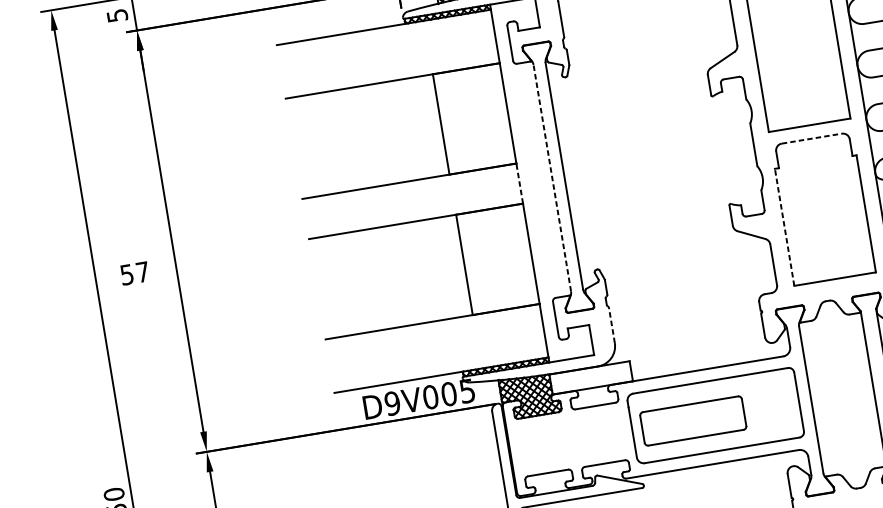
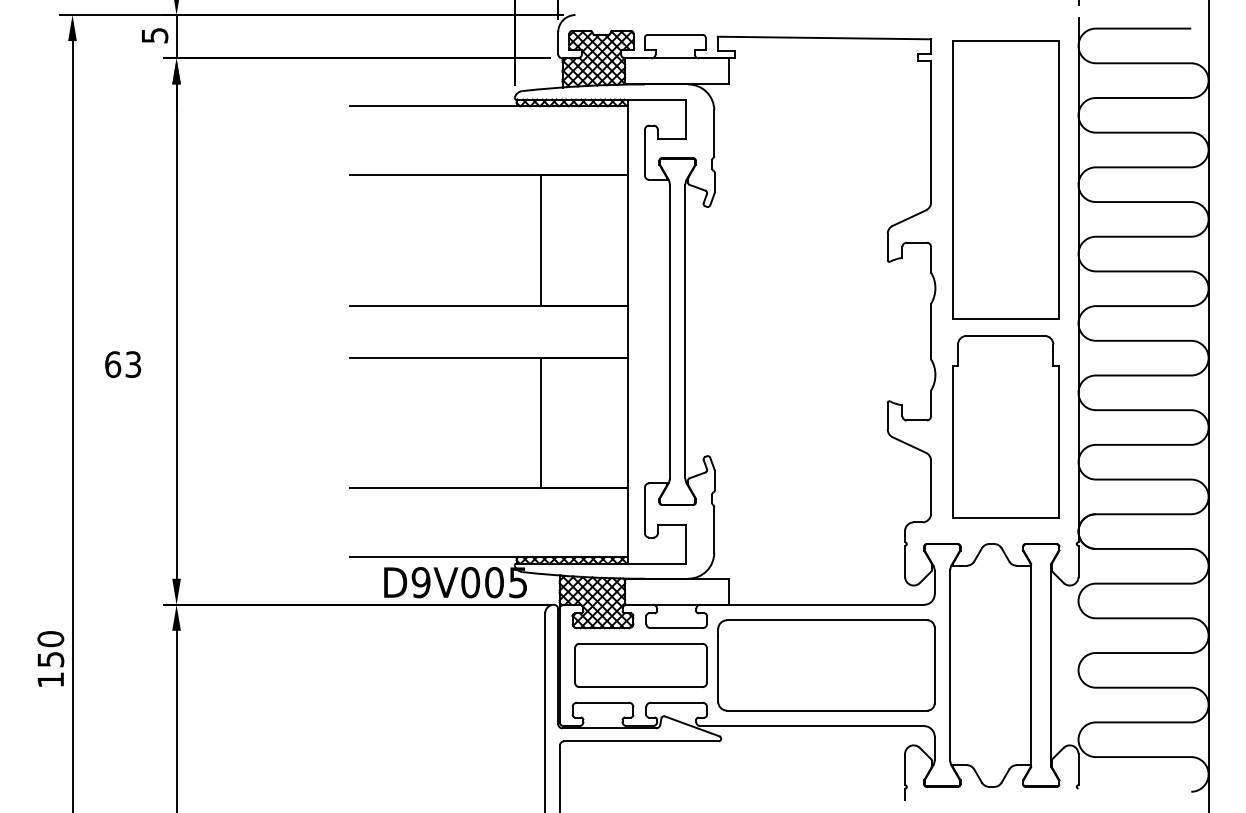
line: (812, 138) -> (1006, 335), dashed -> solid
line: (552, 178) -> (669, 331), dashed -> solid
line: (519, 183) -> (627, 331), dashed -> solid
line: (784, 227) -> (952, 442), dashed -> solid
text: (135, 273) -> (123, 364), 57 -> 63
line: (612, 325) -> (714, 529), dashed -> solid
part: (692, 421) -> (640, 665), moved

